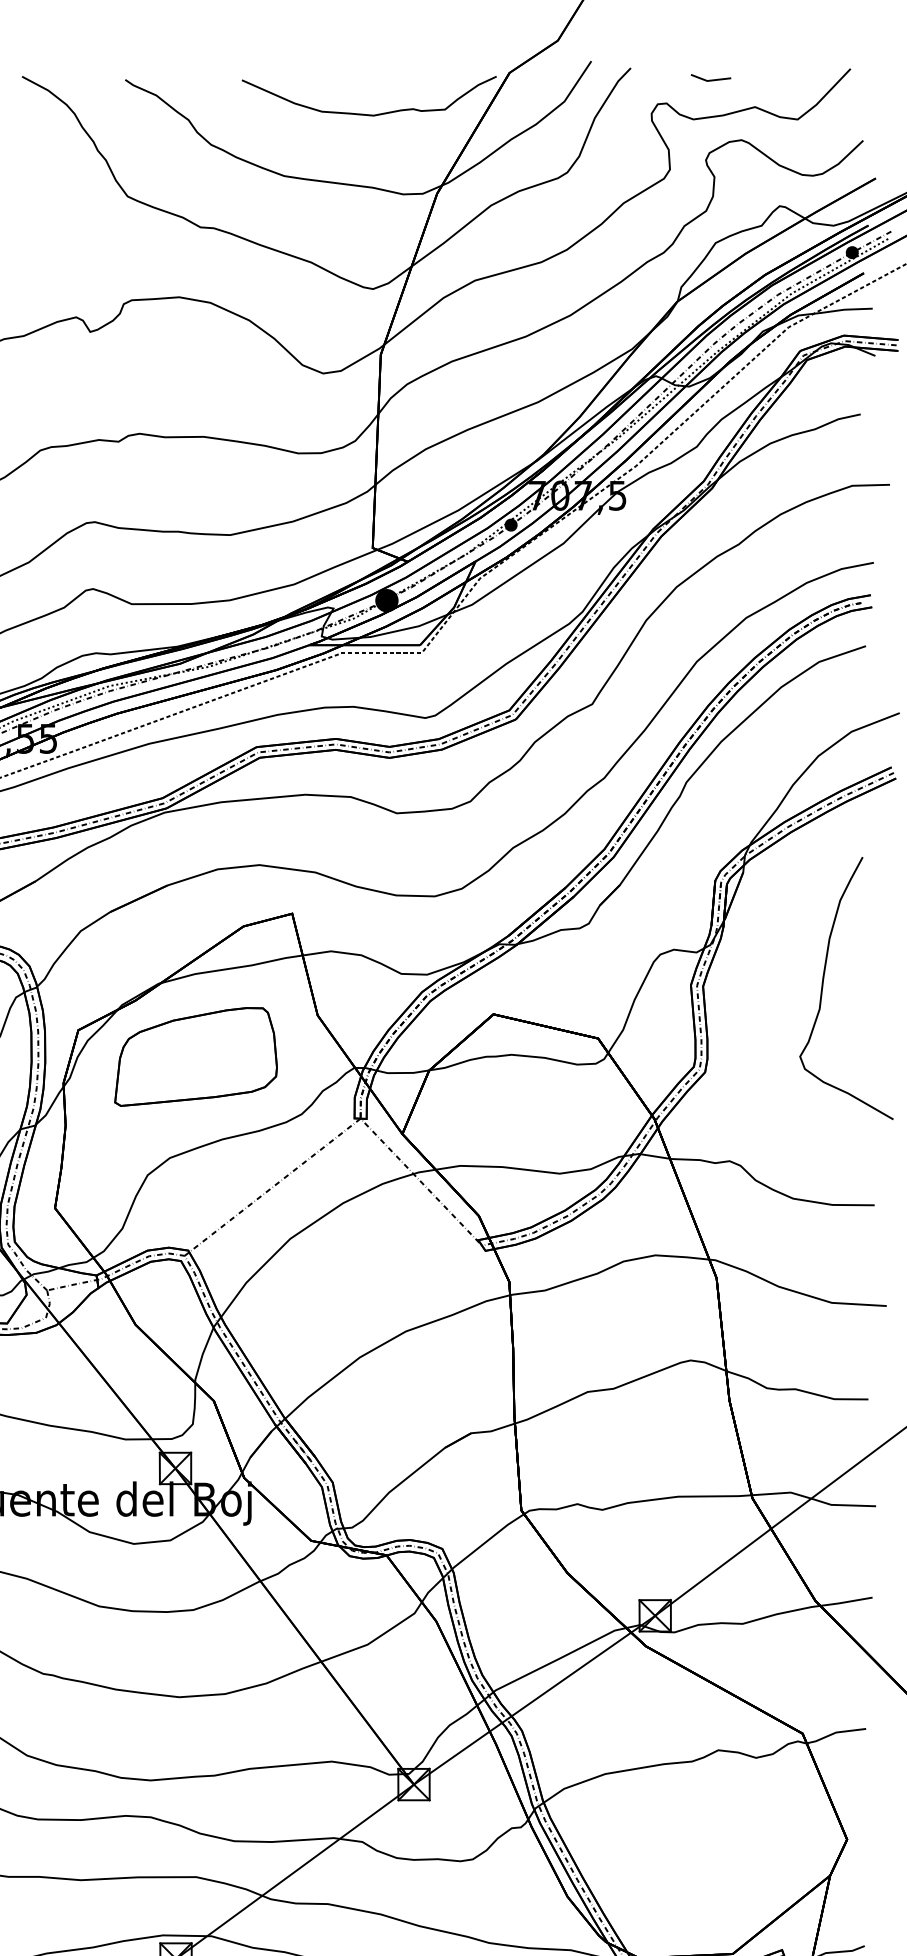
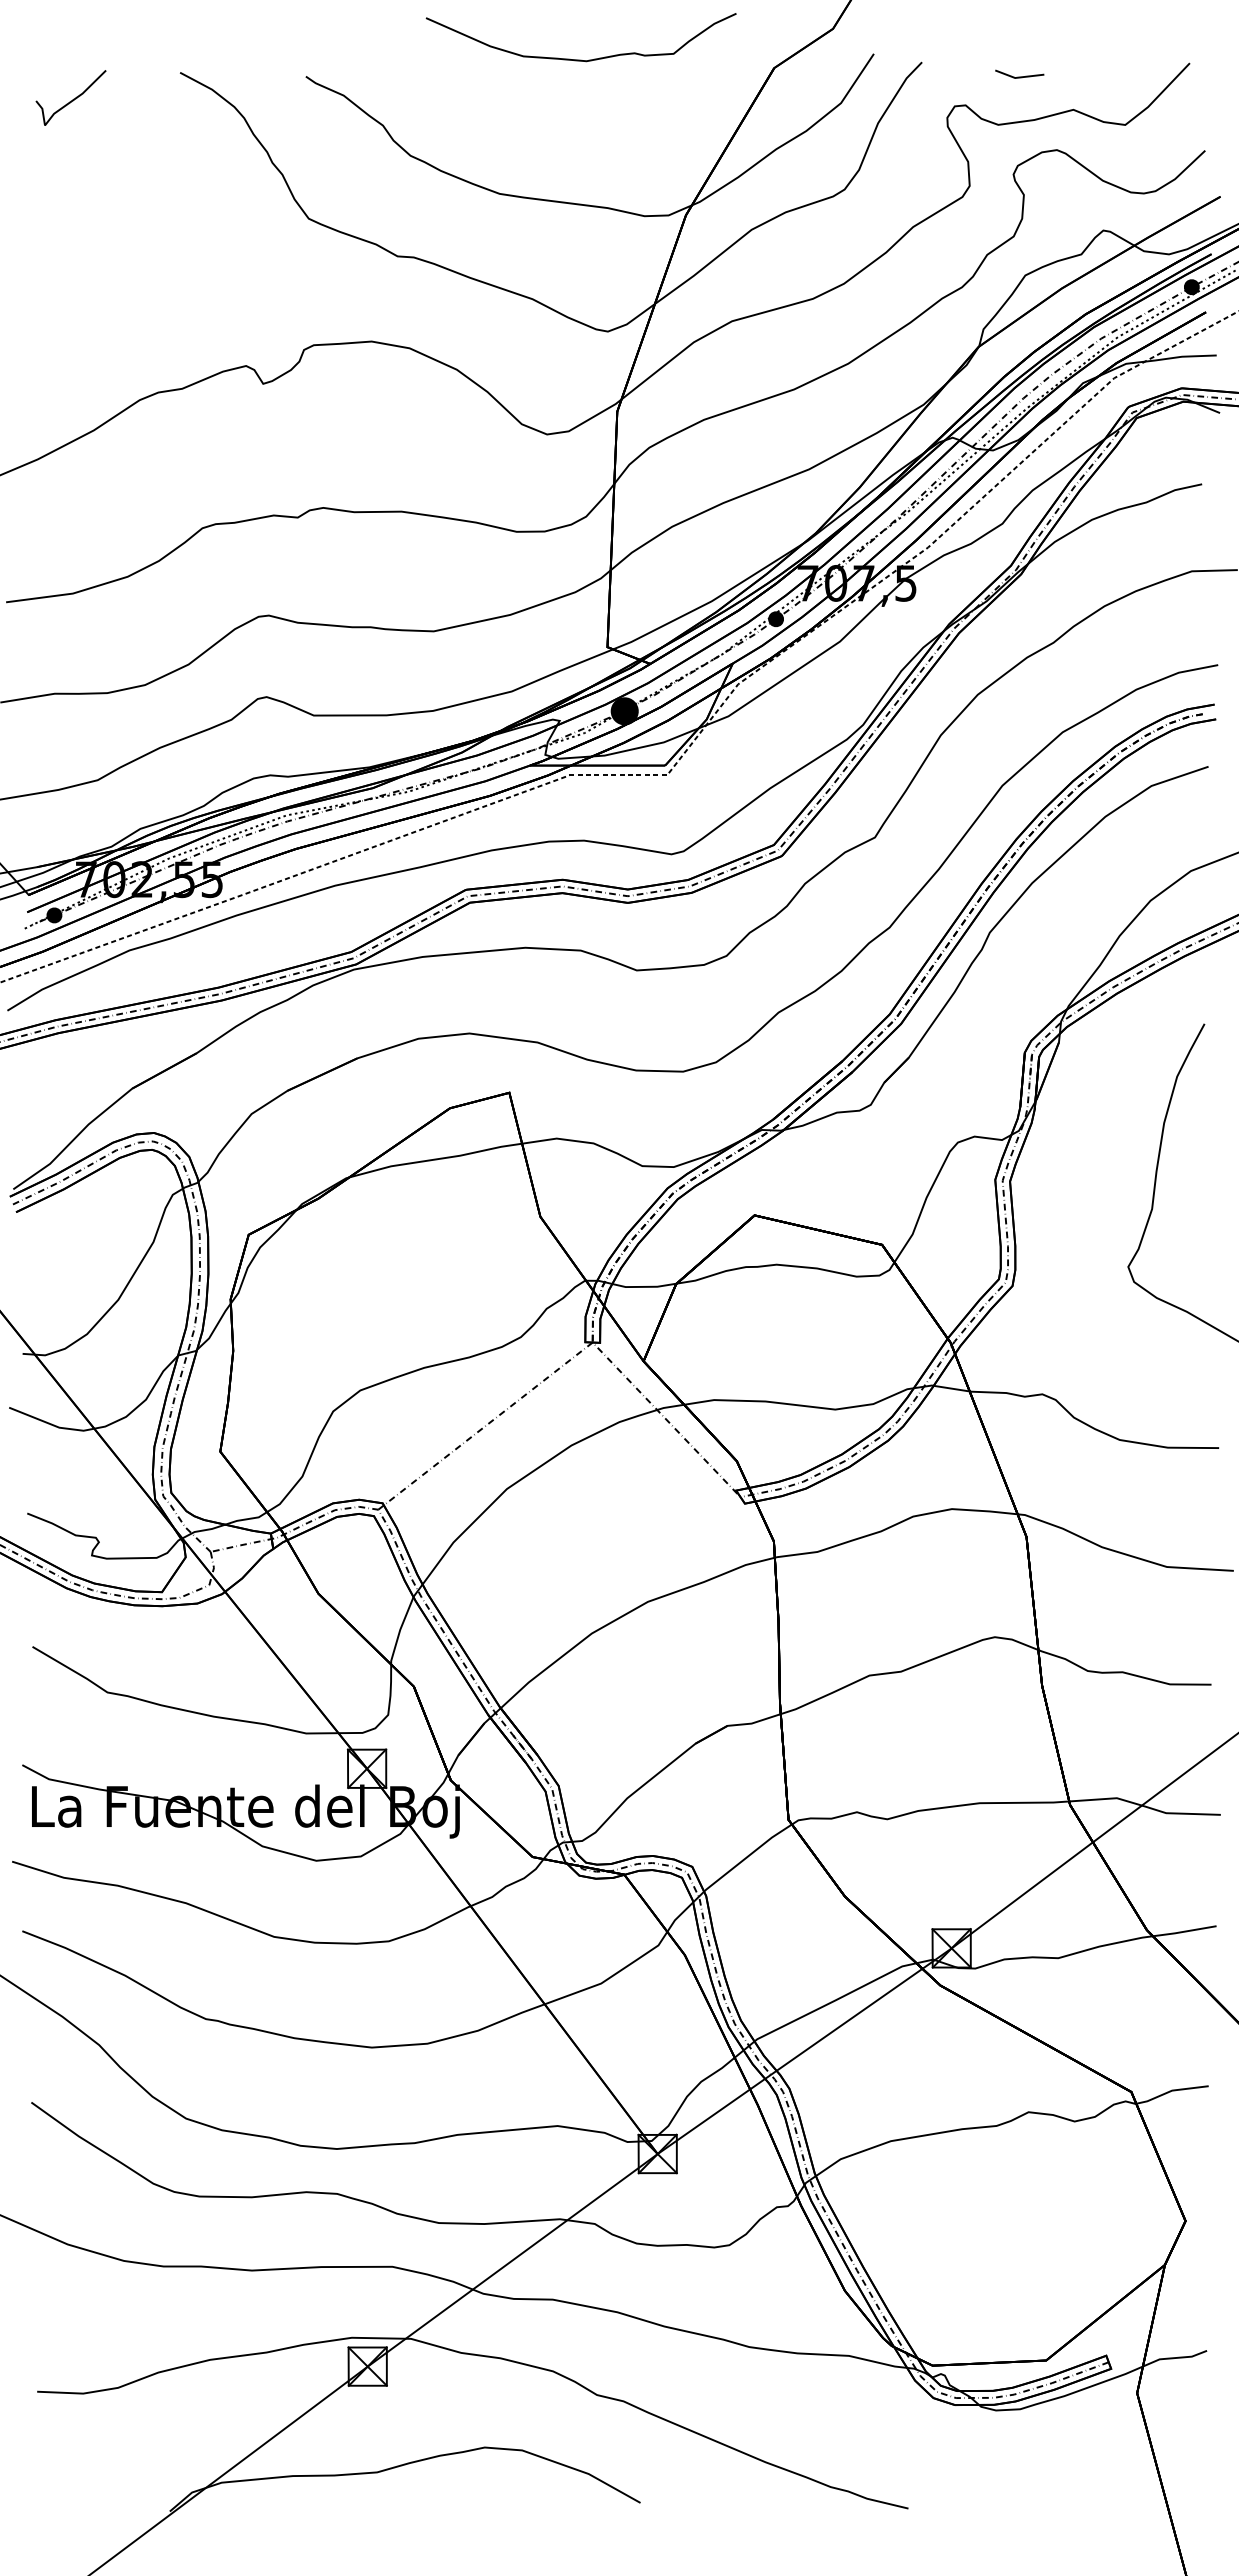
curve: (368, 114) -> (580, 59), moved
part: (195, 1056) -> (391, 1266), removed

